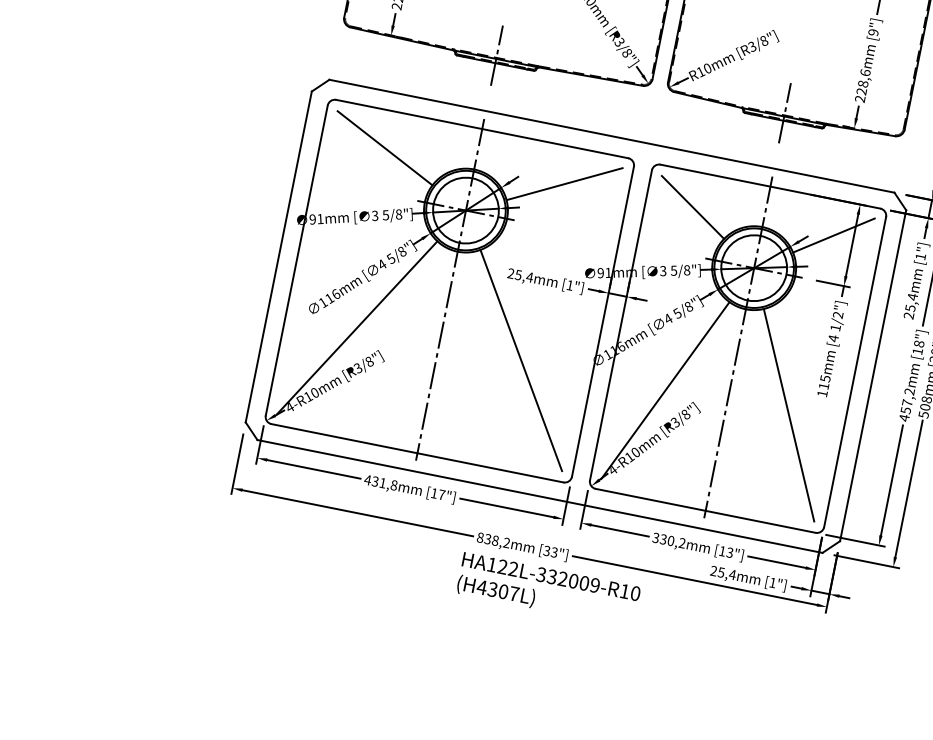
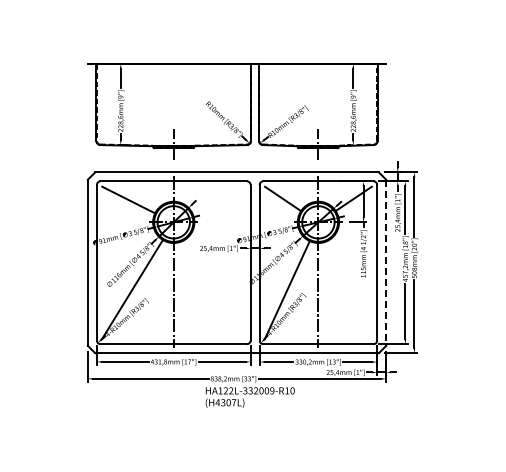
line: (564, 182) -> (218, 199), removed
line: (520, 358) -> (214, 288), removed
line: (873, 377) -> (386, 263), solid -> dashed
line: (789, 414) -> (349, 289), removed

